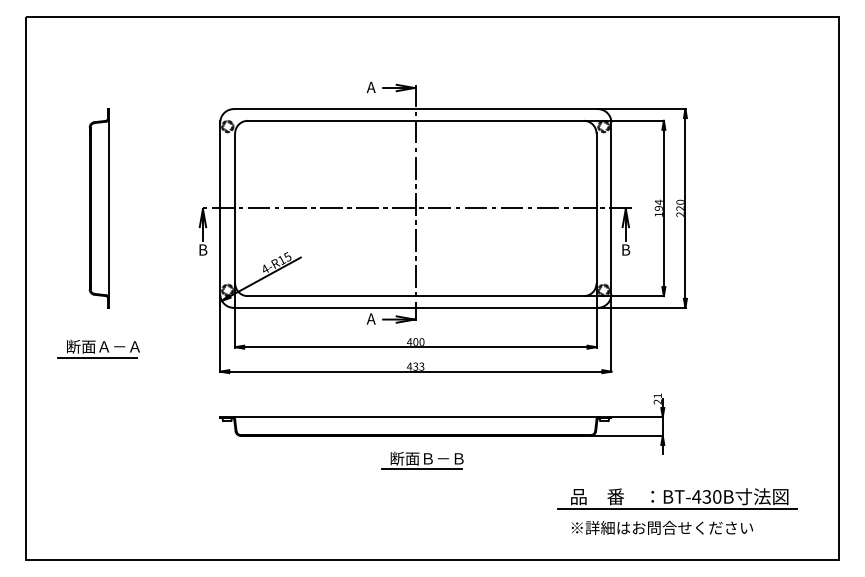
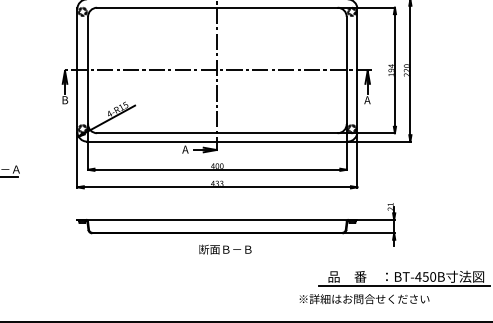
text: (625, 249) -> (367, 99), B -> A
line: (422, 468) -> (222, 256), removed
text: (707, 496) -> (426, 276), BT-430B -> BT-450B
text: (661, 527) -> (363, 298), moved

